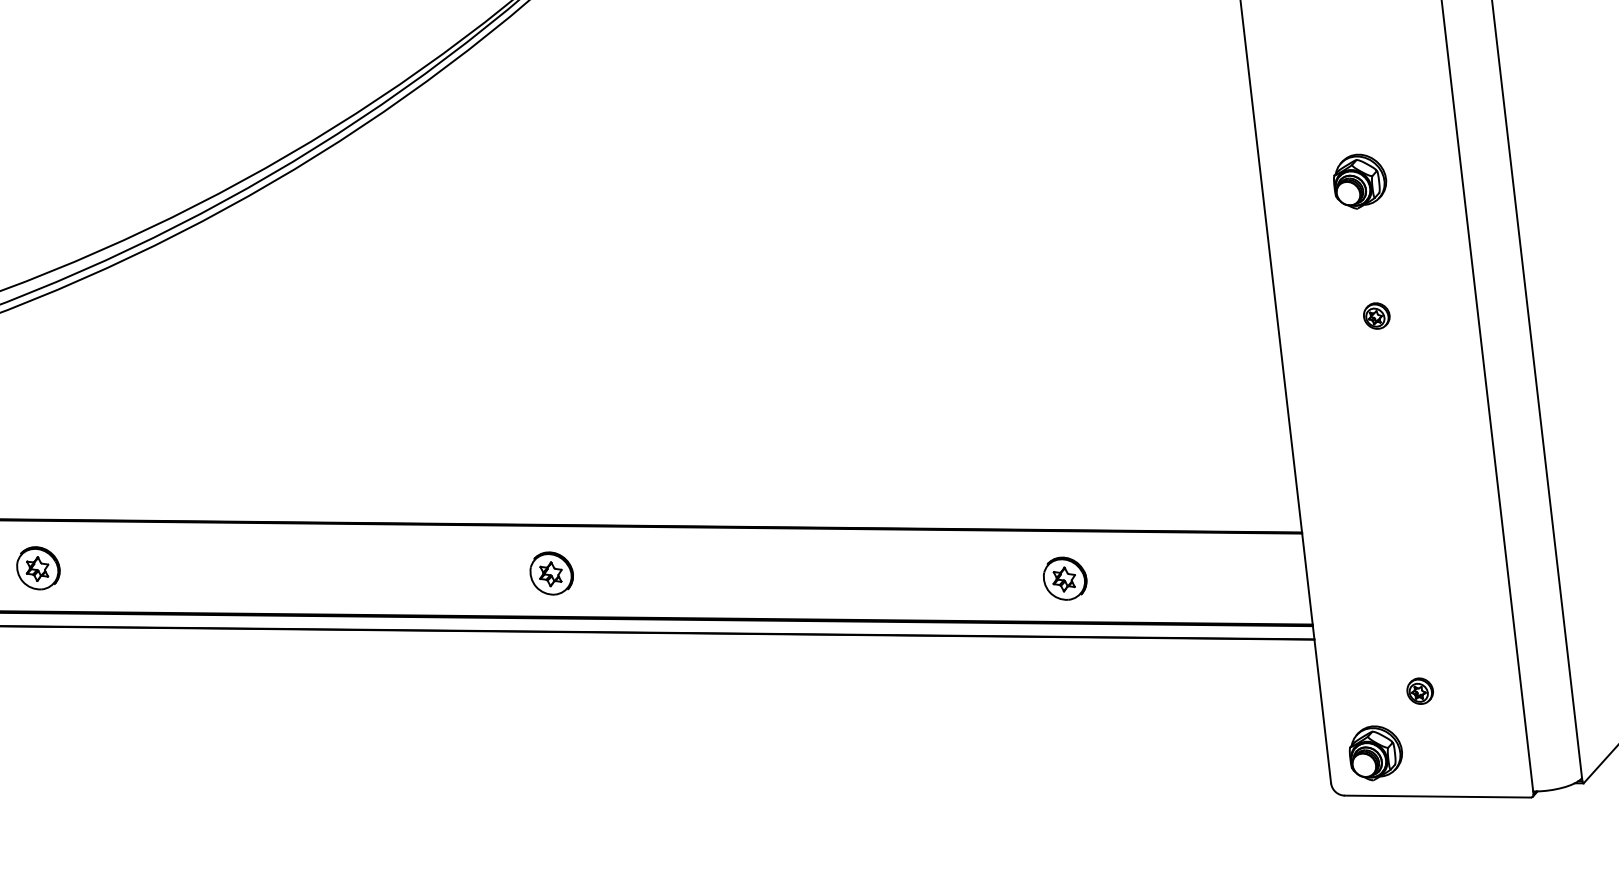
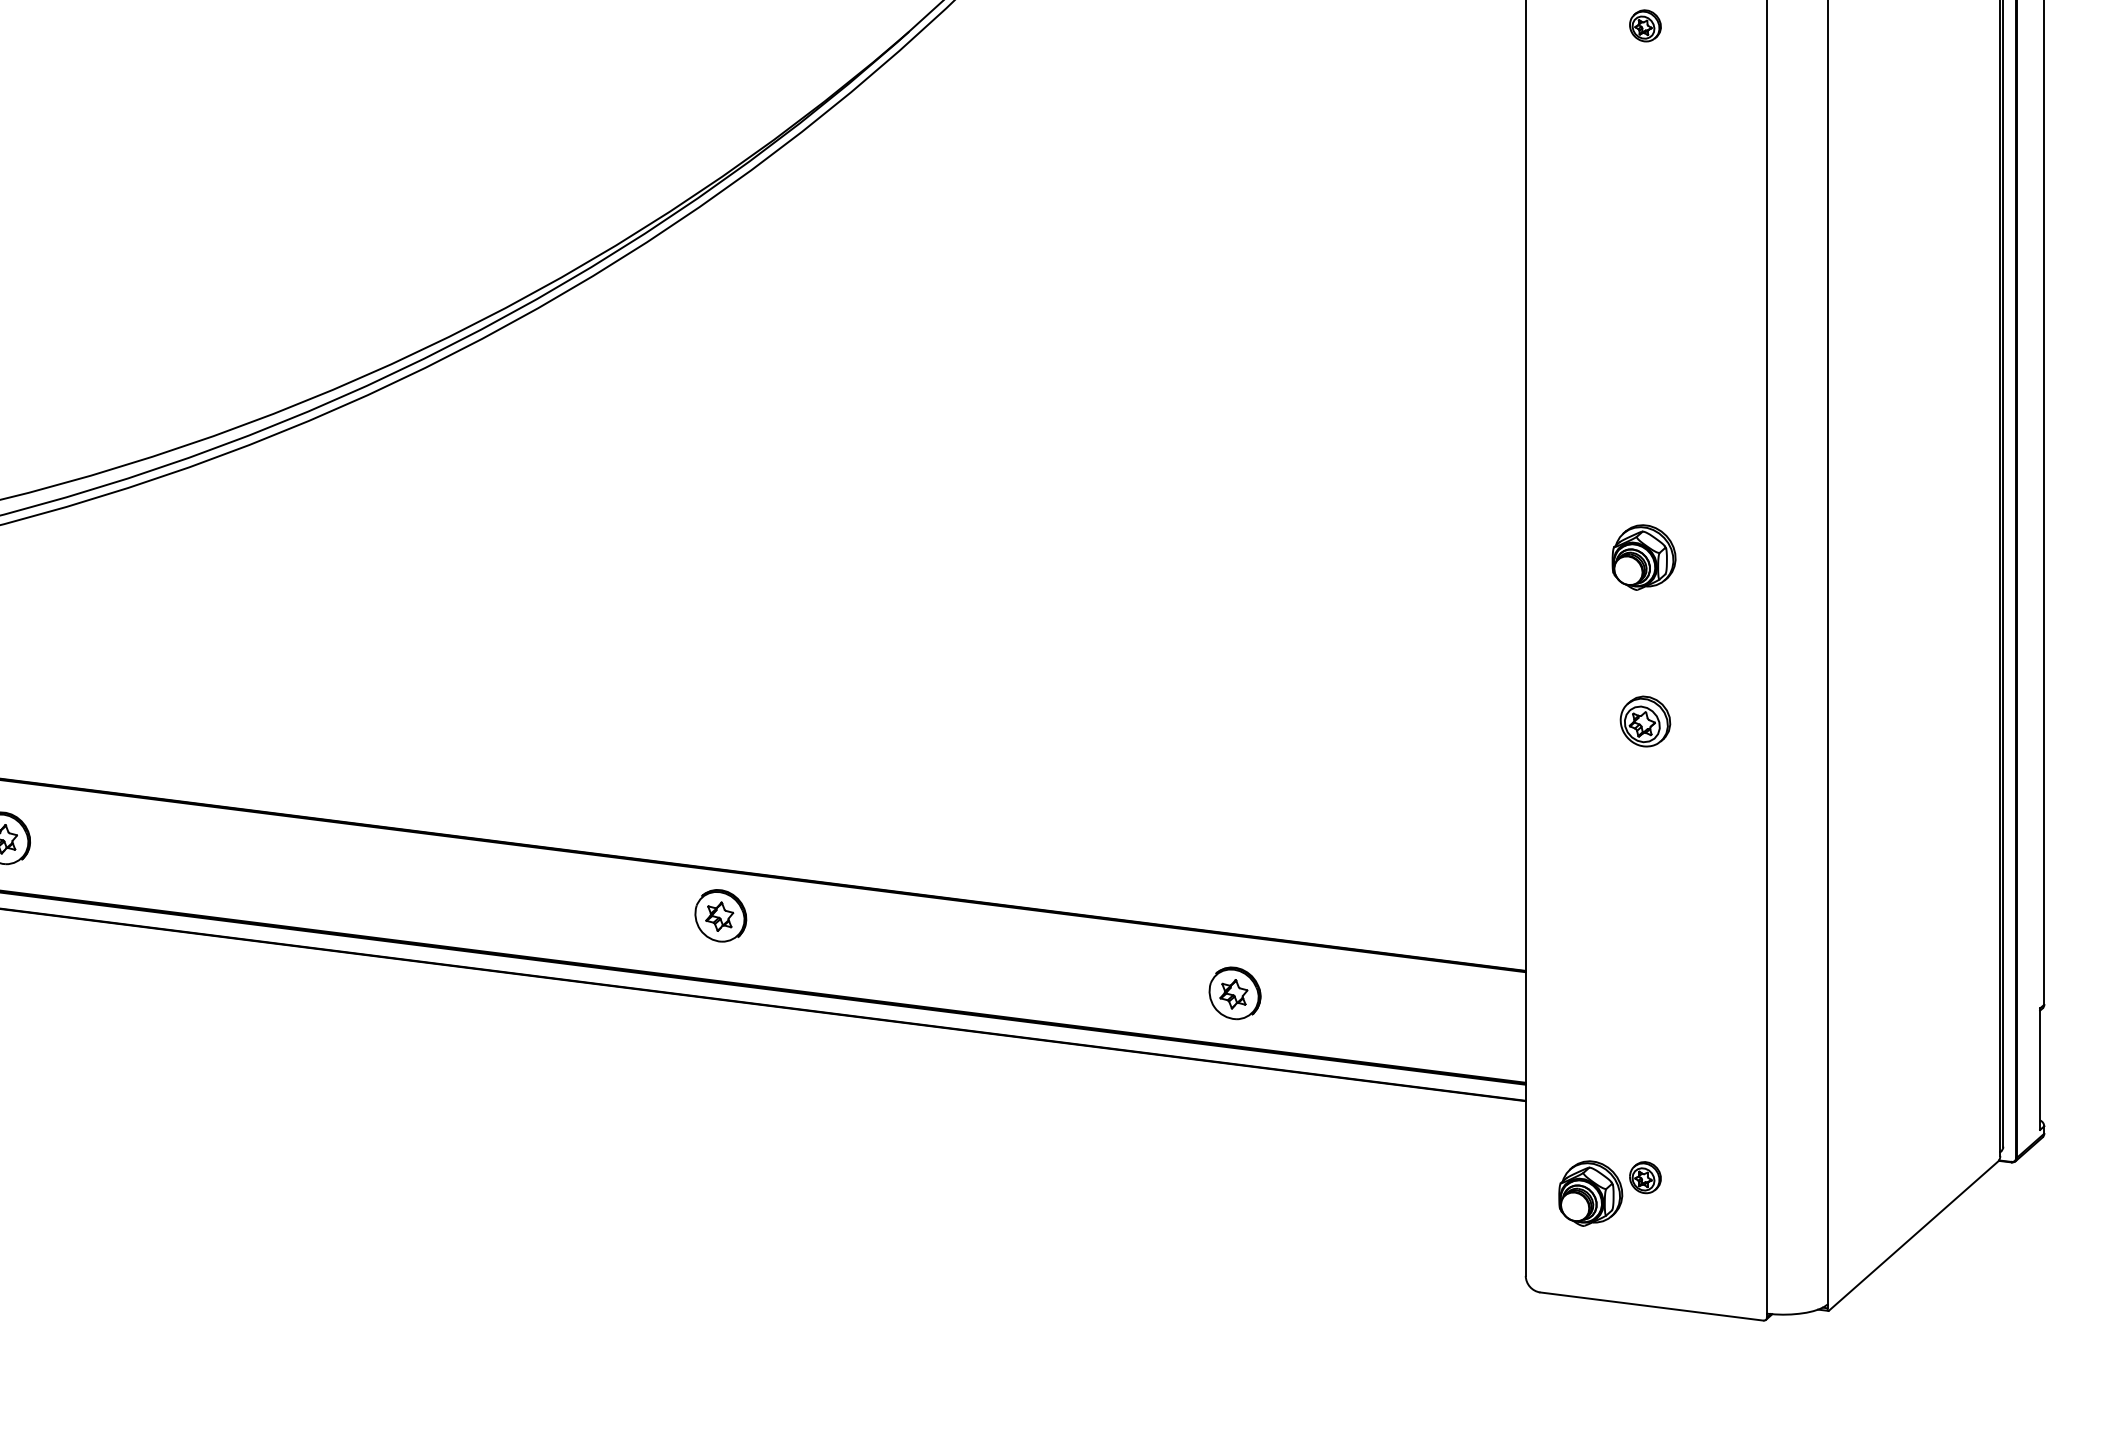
part: (1376, 315) -> (1645, 721), size x1.6
part: (551, 573) -> (720, 915), moved
part: (1375, 752) -> (1590, 1193), moved

